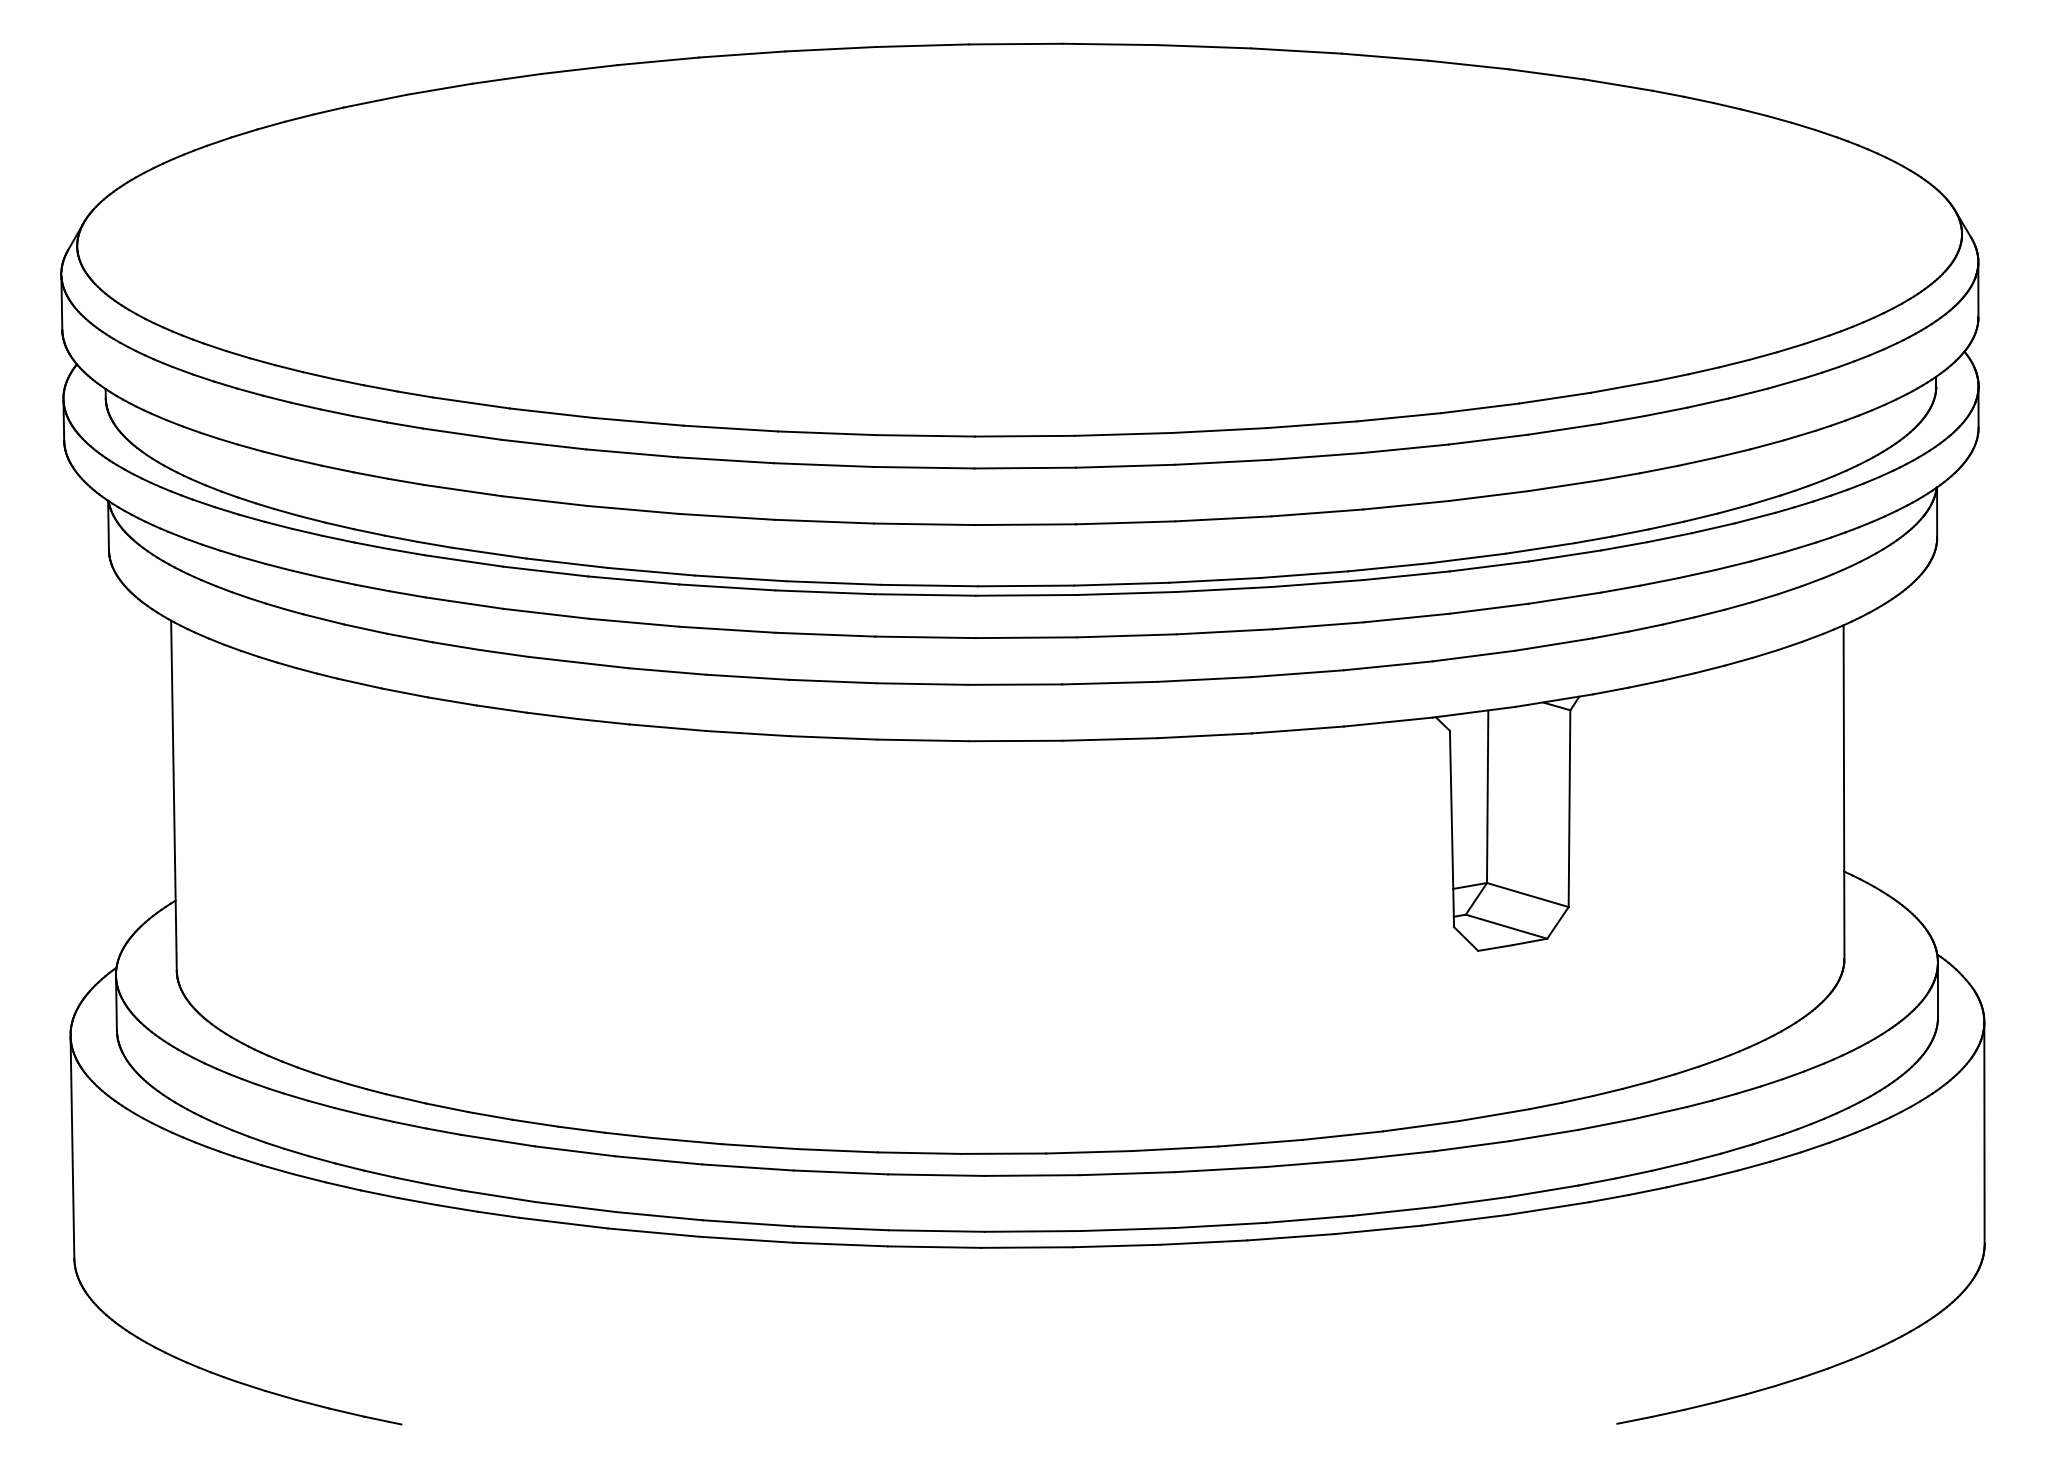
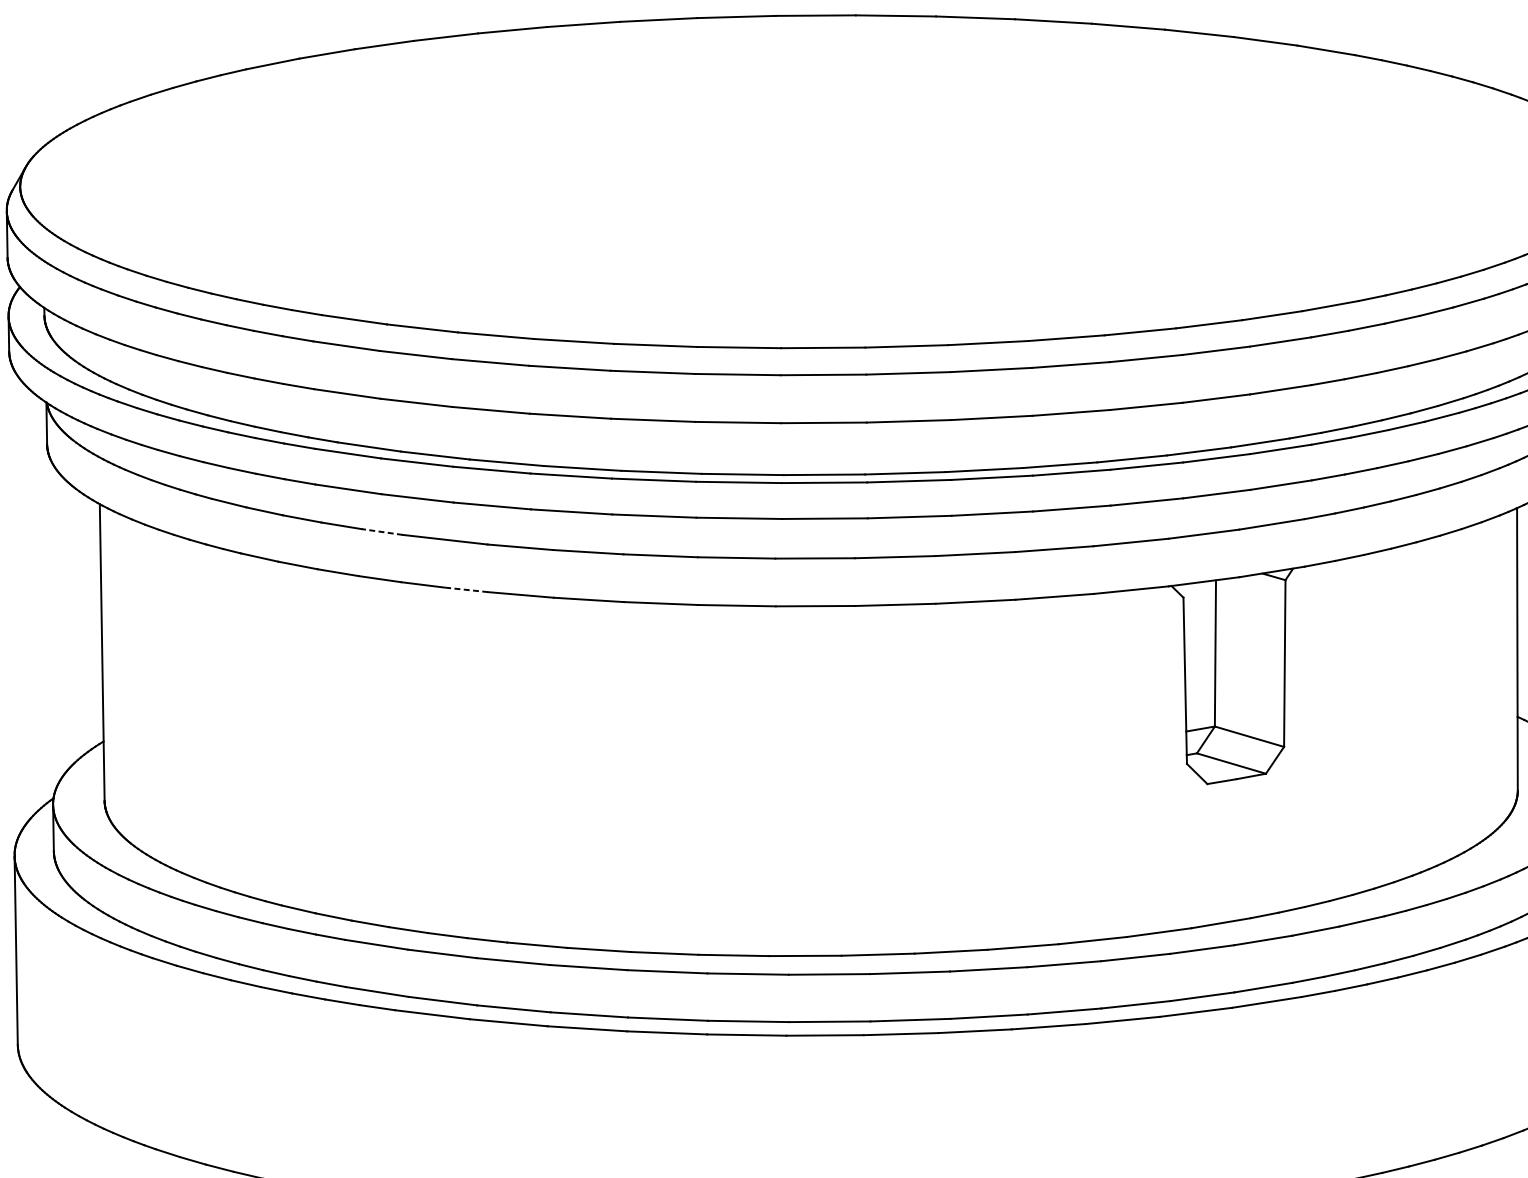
line: (504, 653) -> (382, 532), solid -> dashed
line: (603, 721) -> (466, 589), solid -> dashed

